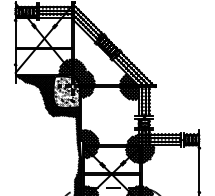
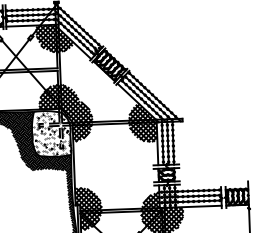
hatch: (70, 27) -> (53, 38), added

